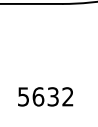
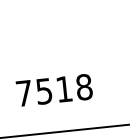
text: (45, 96) -> (53, 89), 5632 -> 7518

